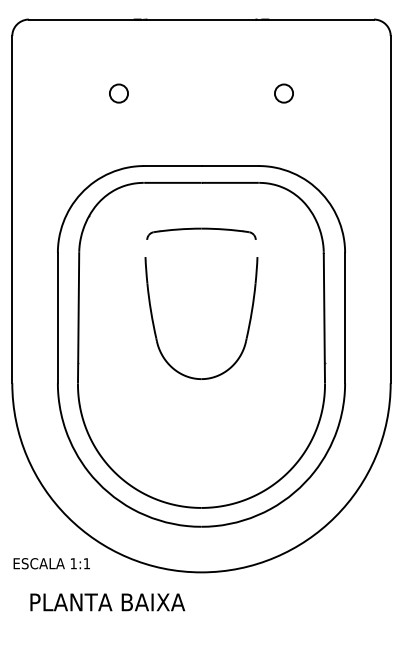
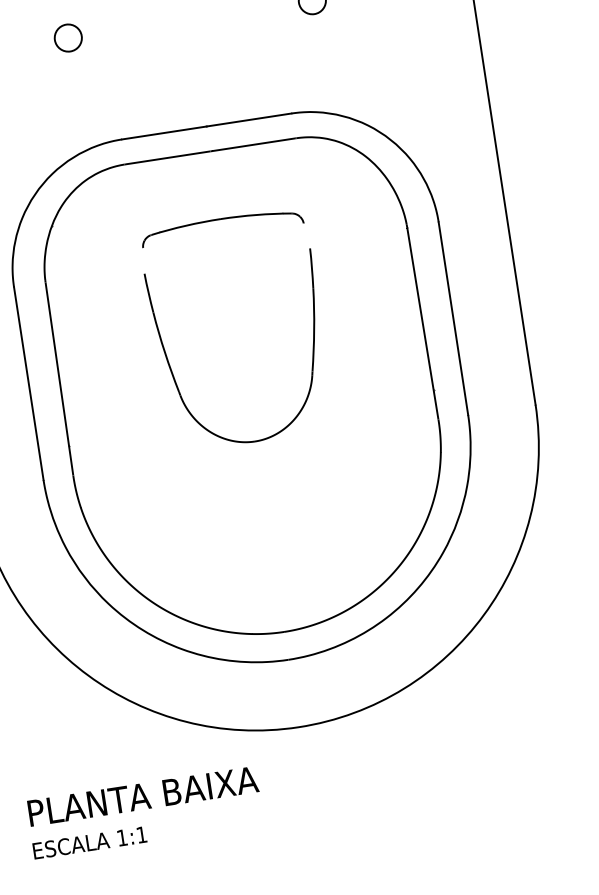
text: (51, 563) -> (89, 842), moved
text: (107, 602) -> (142, 796), moved

